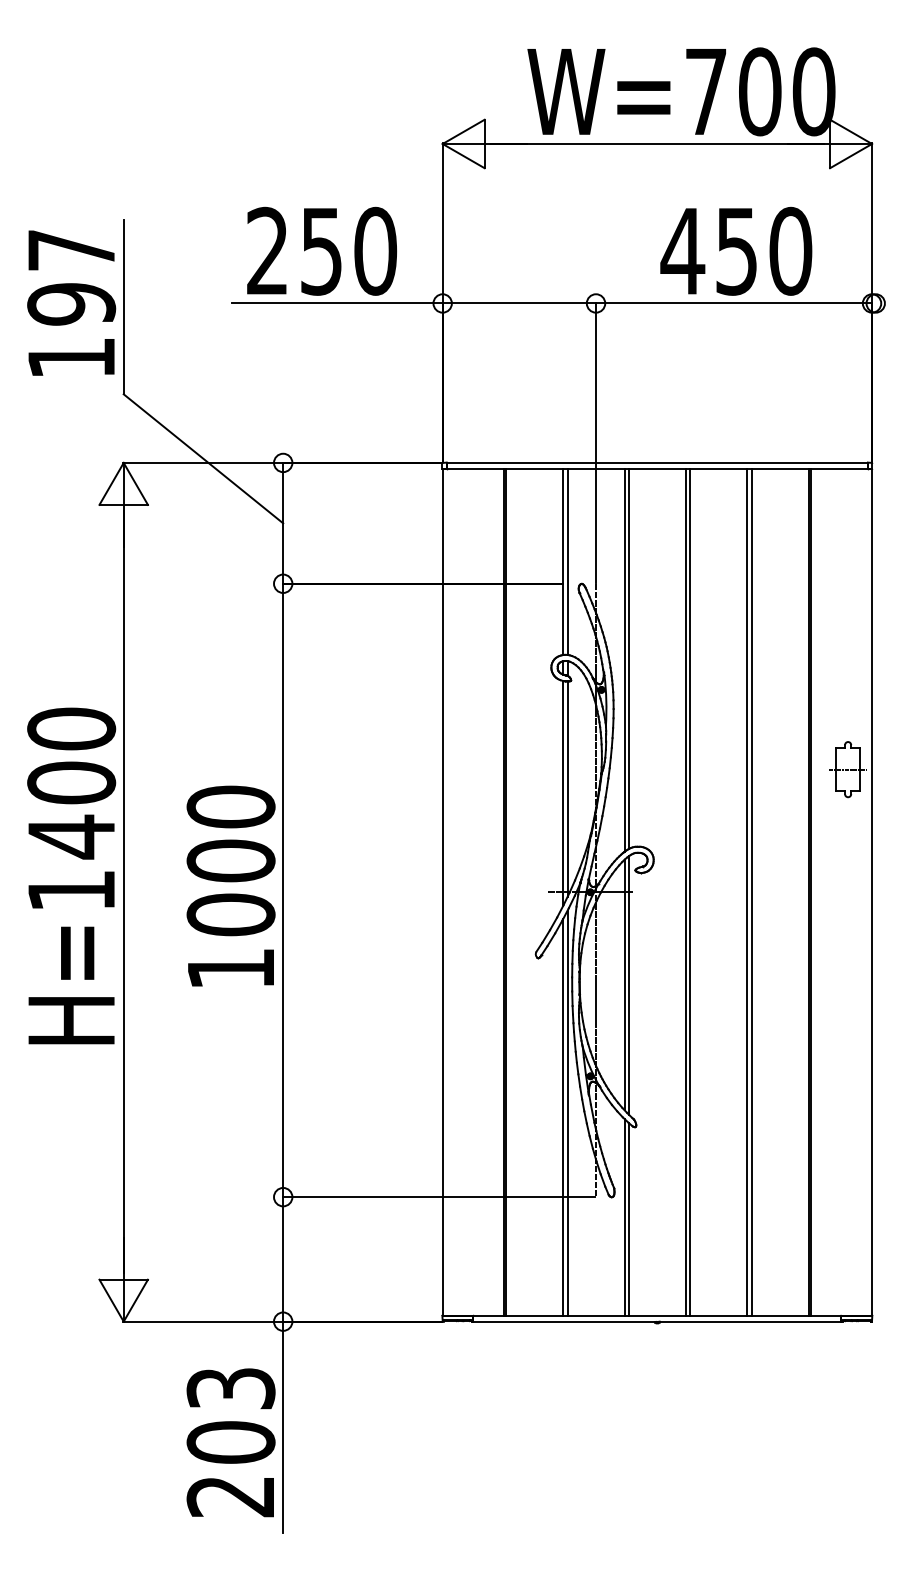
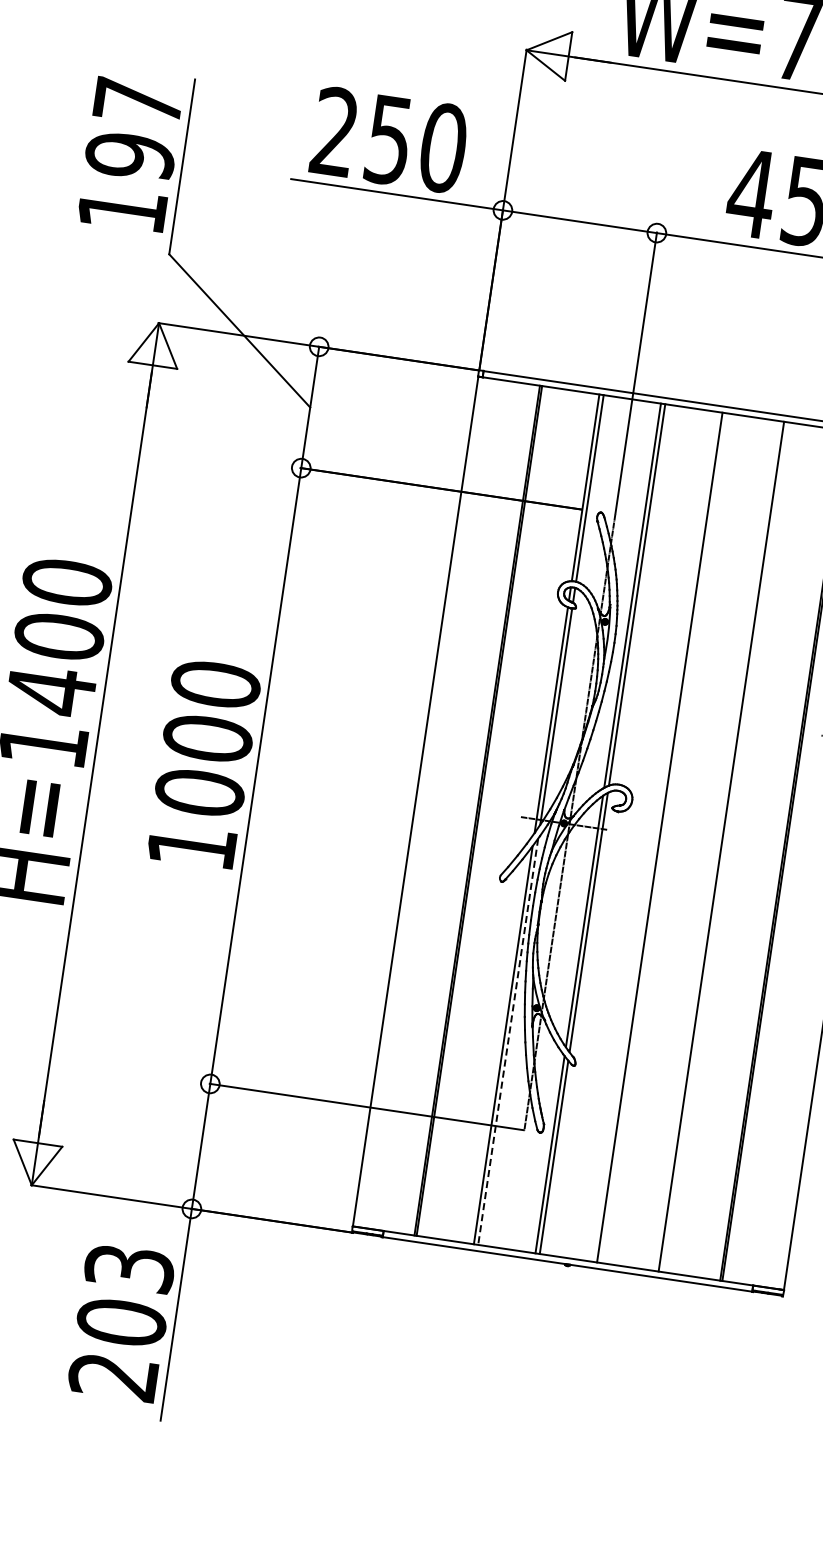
line: (690, 892) -> (664, 838), removed
line: (751, 892) -> (725, 847), removed
line: (567, 1113) -> (508, 1042), solid -> dashed

